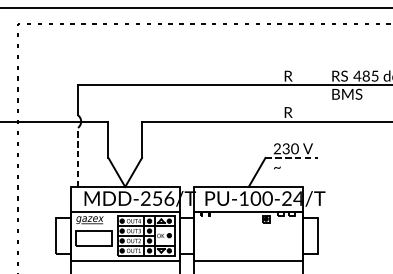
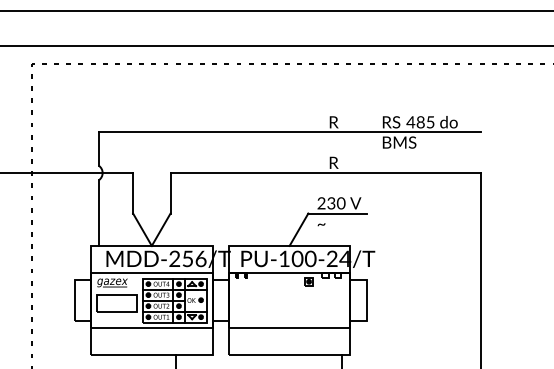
line: (78, 157) -> (99, 213), dashed -> solid
line: (291, 157) -> (337, 213), dashed -> solid

